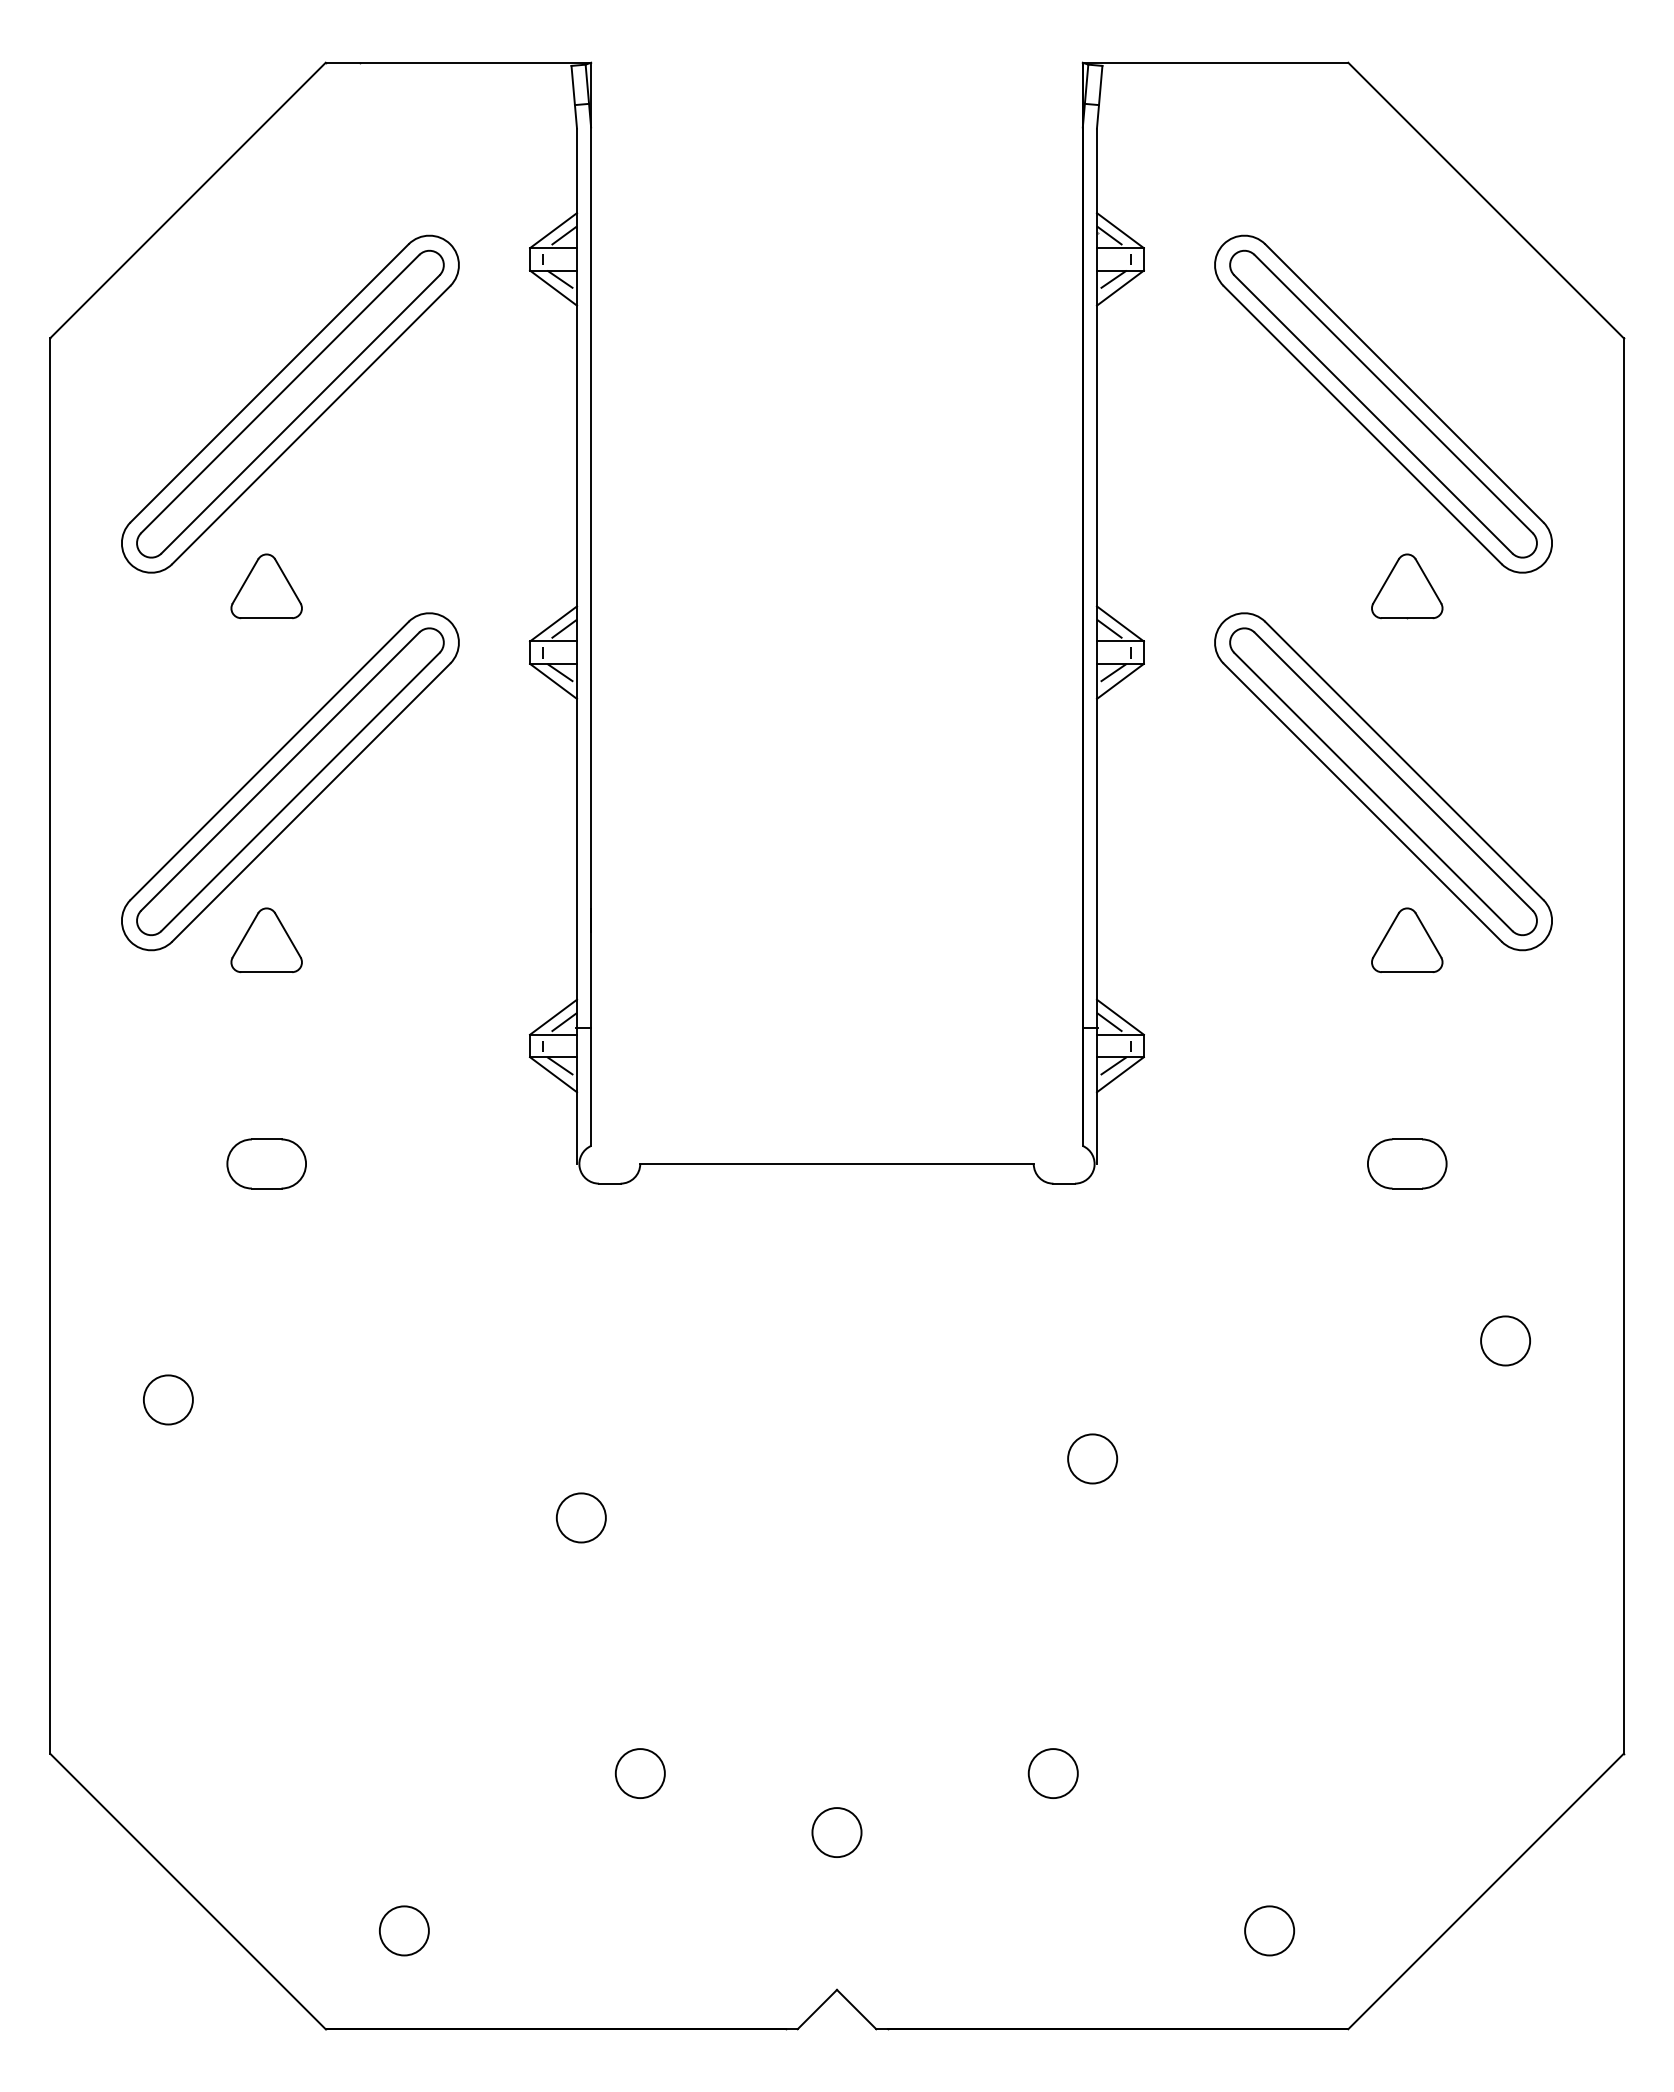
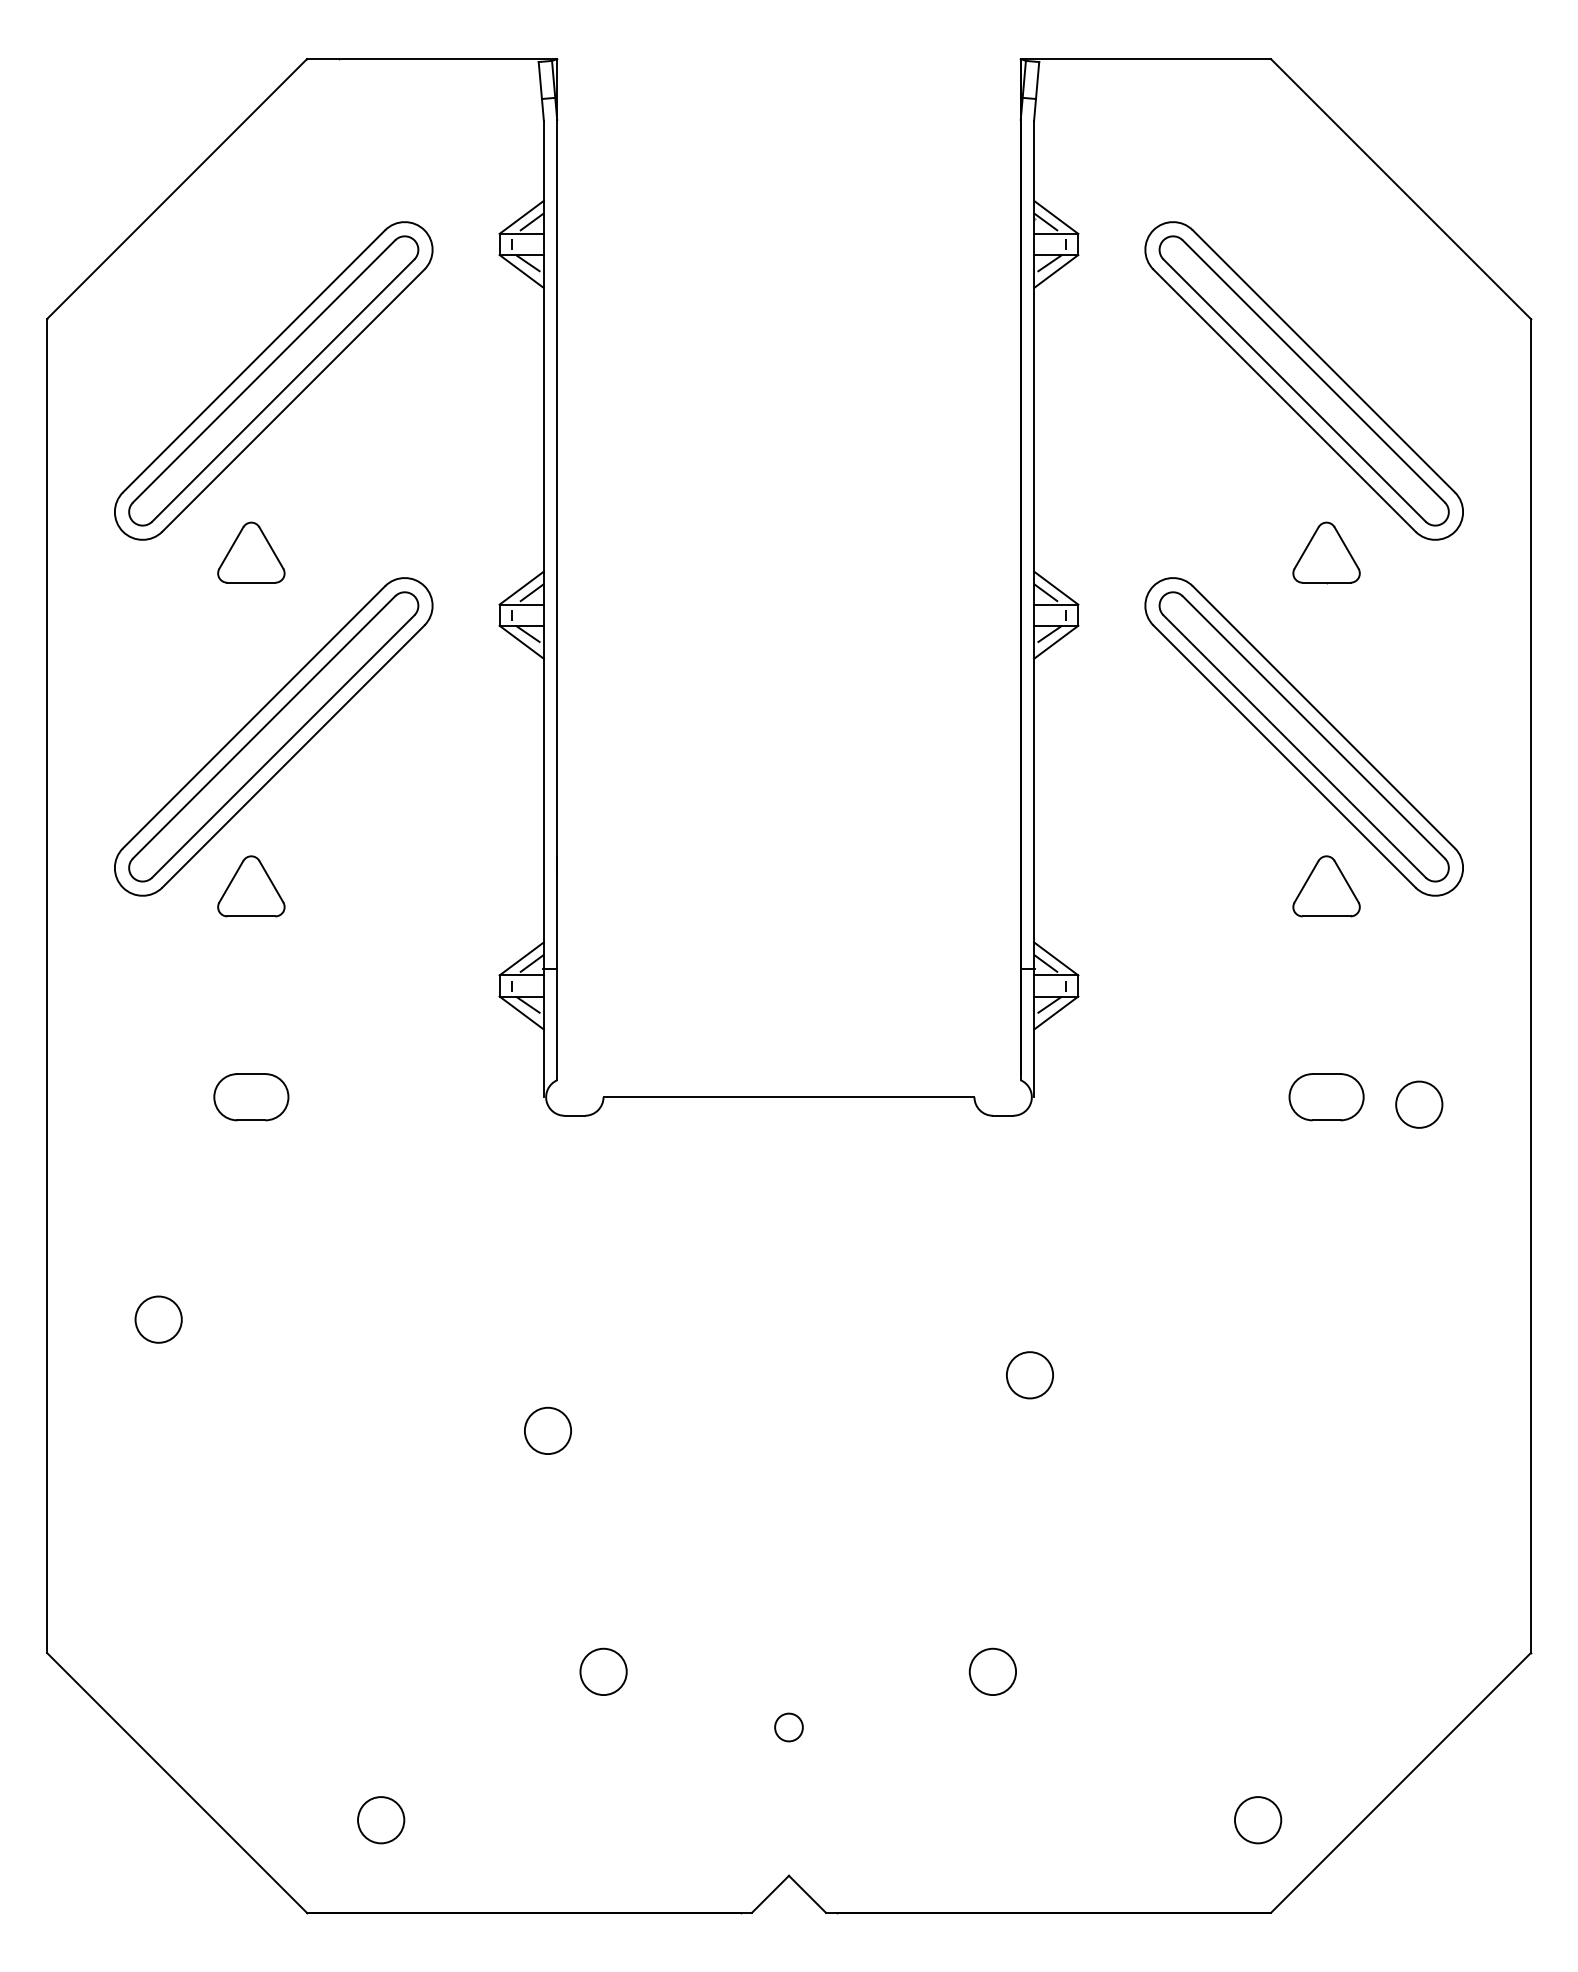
circle: (1505, 1340) -> (1419, 1104), moved
circle: (836, 1832) -> (788, 1727), size x0.6
circle: (1269, 1930) -> (1257, 1819), moved

